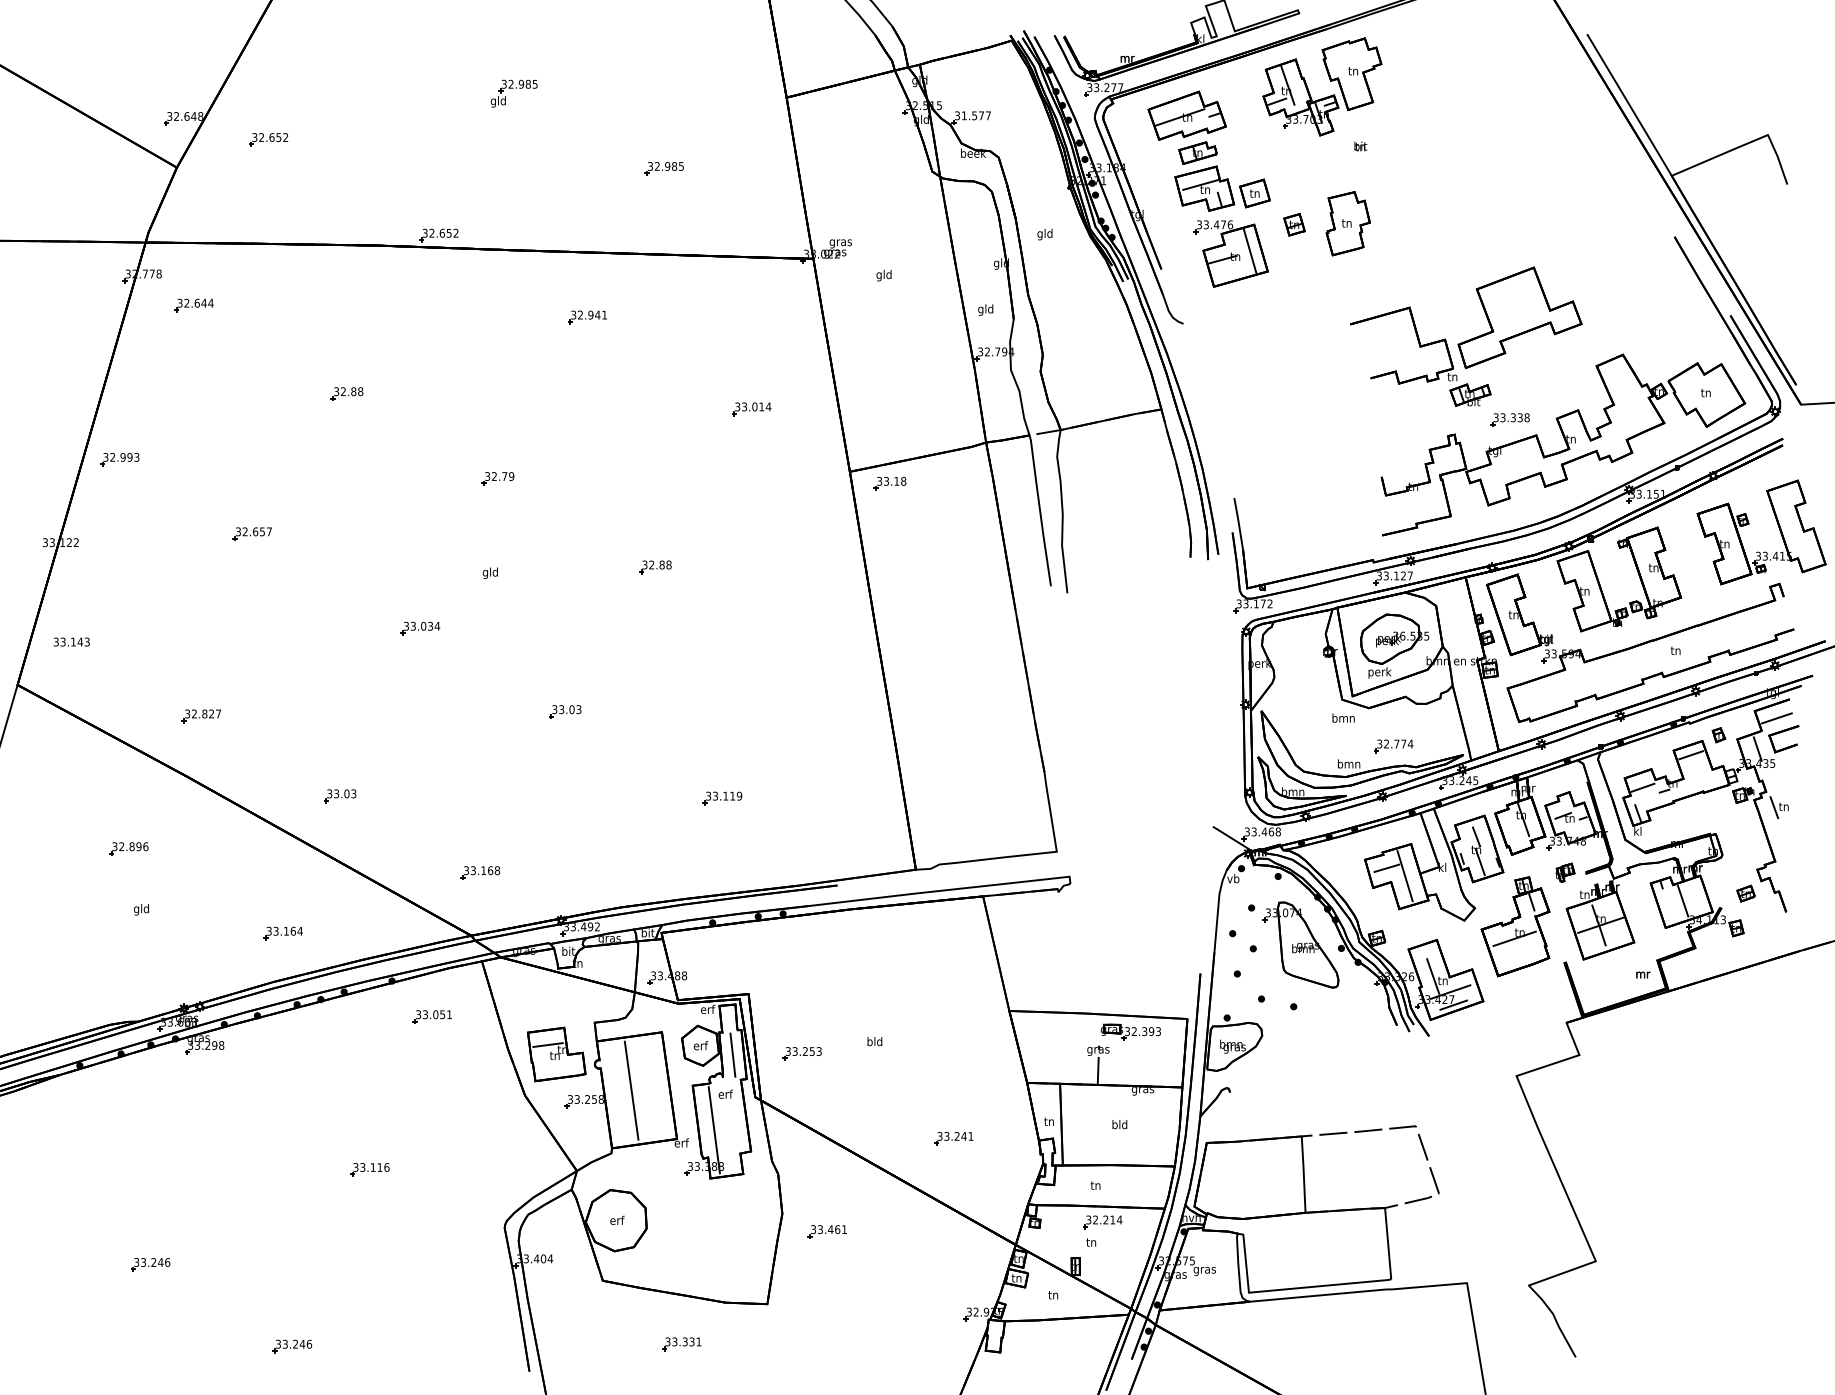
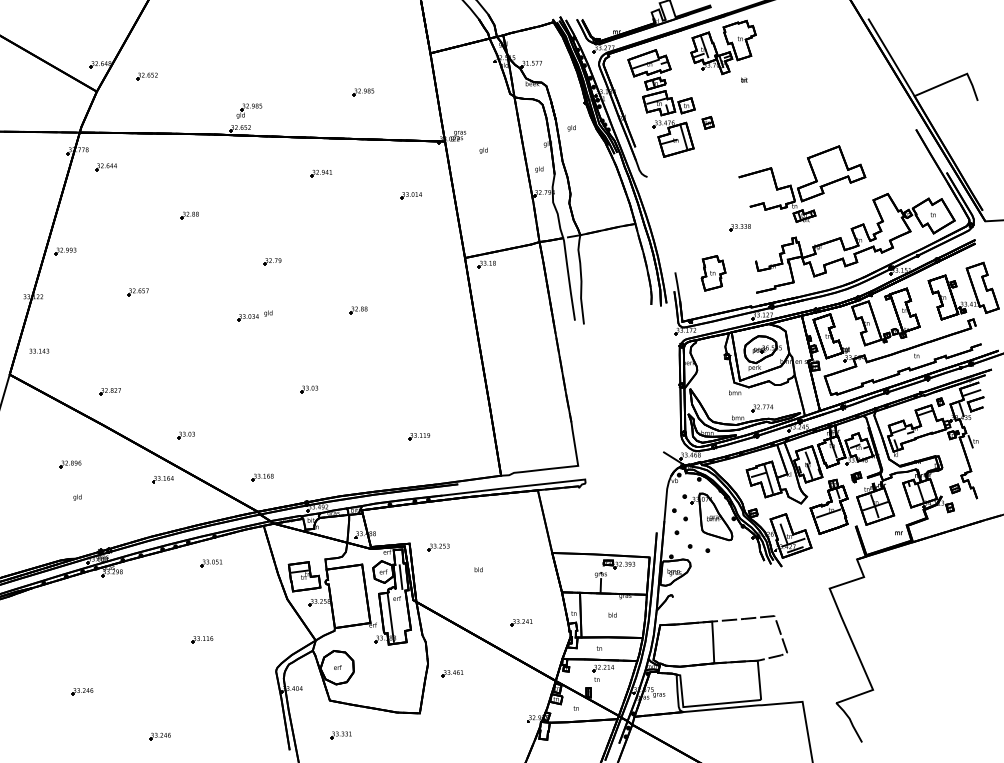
part: (514, 92) -> (249, 110), moved
part: (1348, 224) -> (713, 273), moved
part: (750, 408) -> (410, 195), moved
part: (1508, 419) -> (739, 227), moved
part: (419, 628) -> (247, 317), moved
part: (722, 798) -> (419, 436), moved
part: (282, 933) -> (162, 479), moved
part: (432, 1017) -> (211, 563), moved
part: (801, 1053) -> (438, 547), moved
line: (631, 1090) -> (345, 596), removed
part: (680, 1344) -> (340, 735), moved

